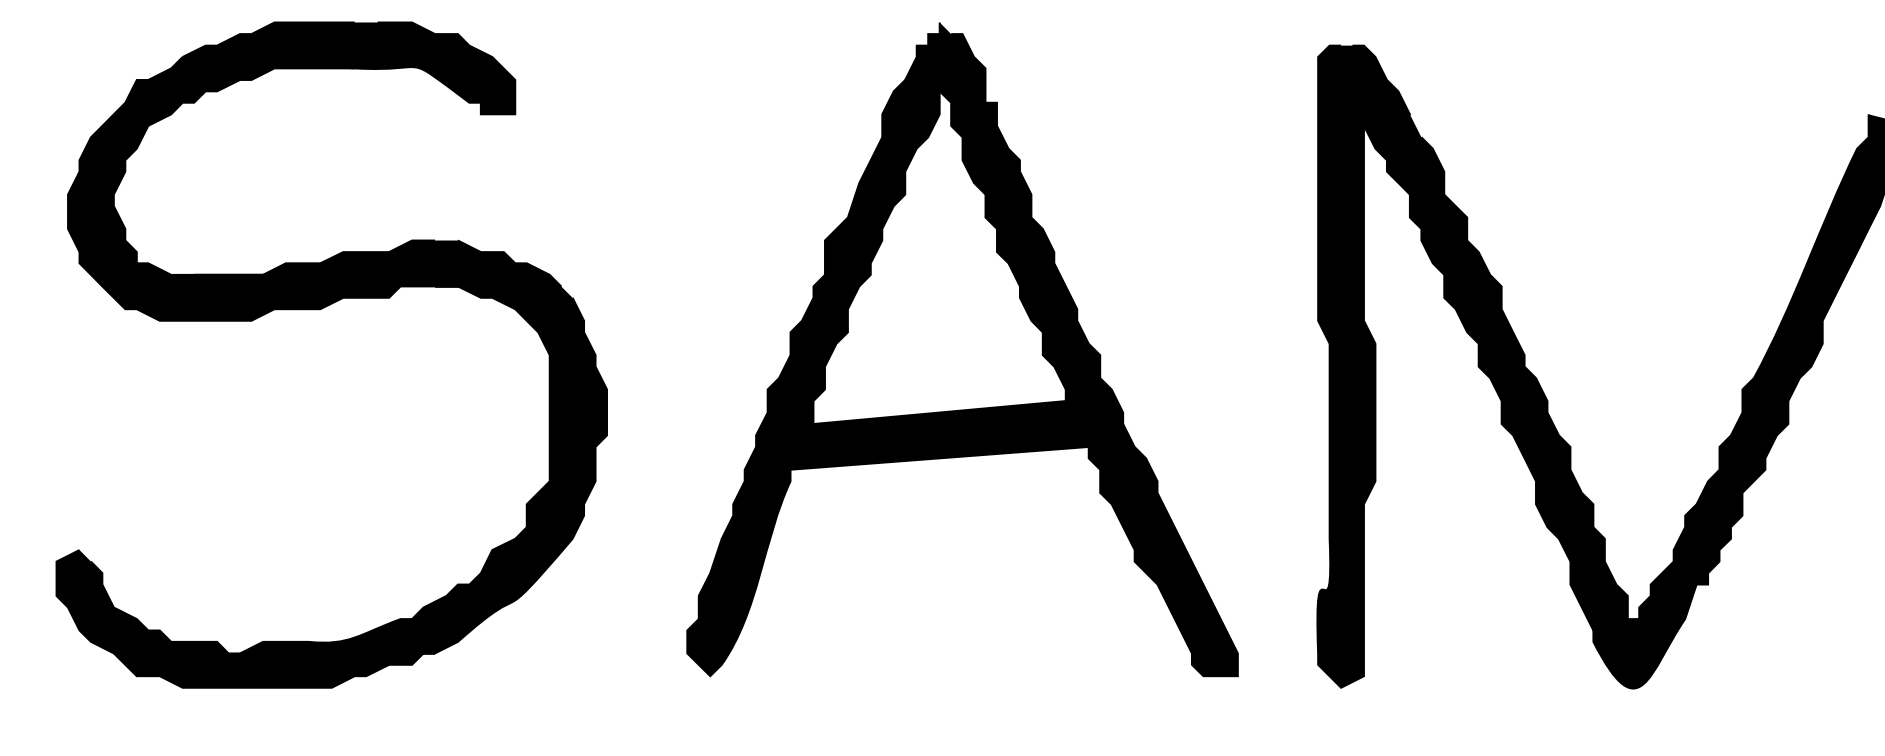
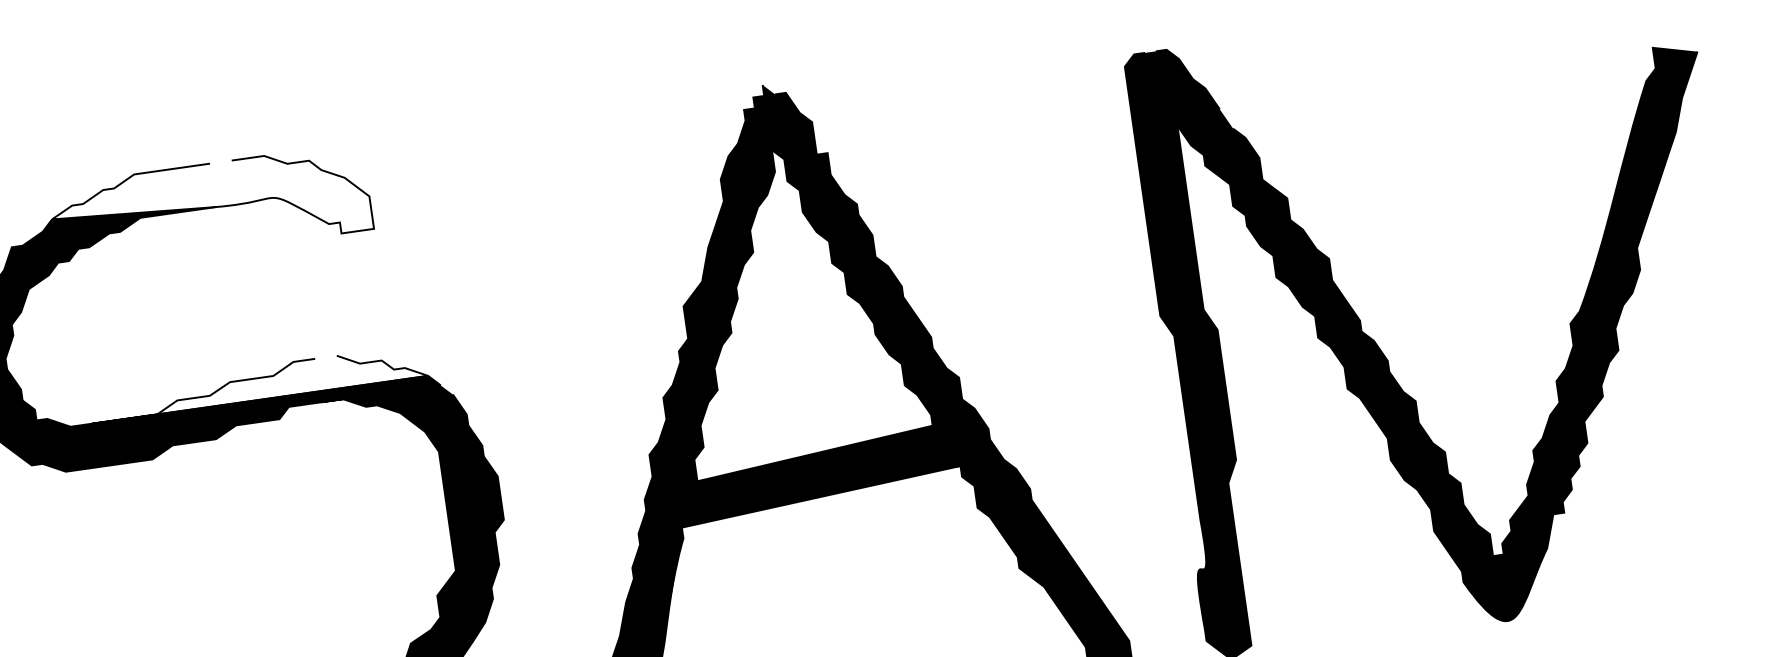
fill: (348, 68) -> (210, 207), removed
fill: (371, 257) -> (257, 383), removed

